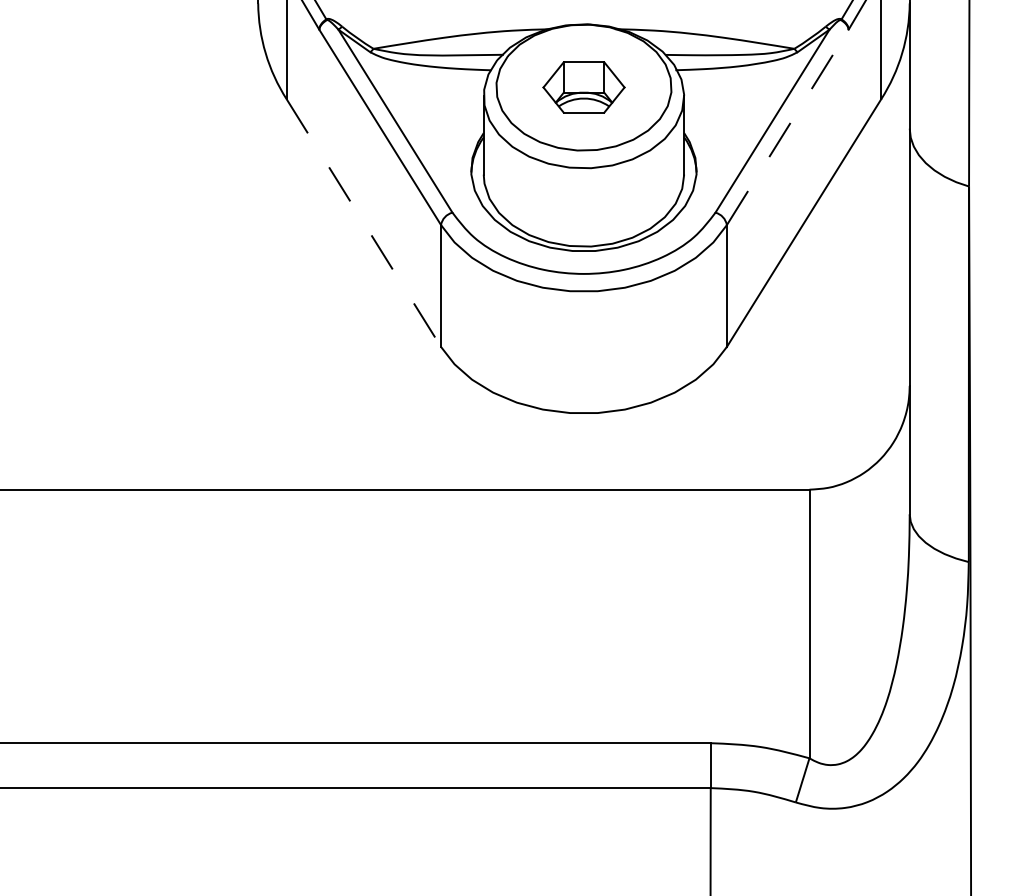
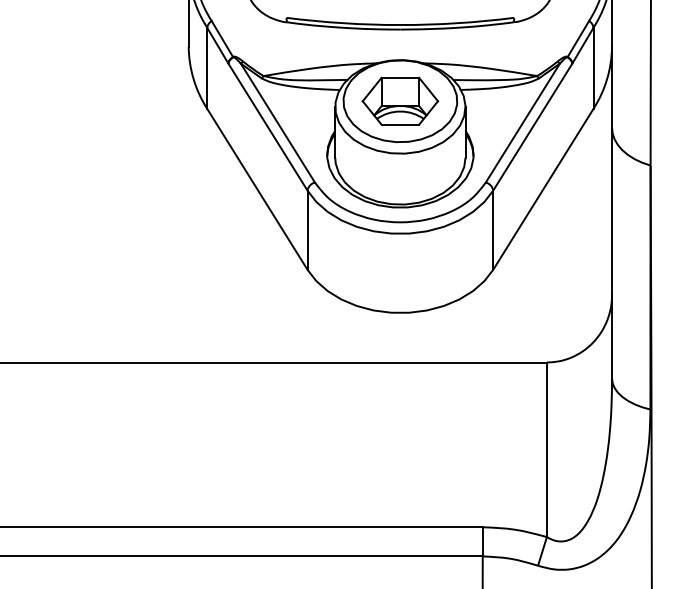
part: (584, 86) -> (400, 100), size x1.43
line: (787, 127) -> (532, 127), dashed -> solid
line: (364, 223) -> (257, 189), dashed -> solid

